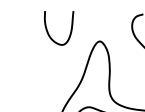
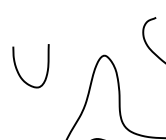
curve: (49, 33) -> (20, 74), moved

